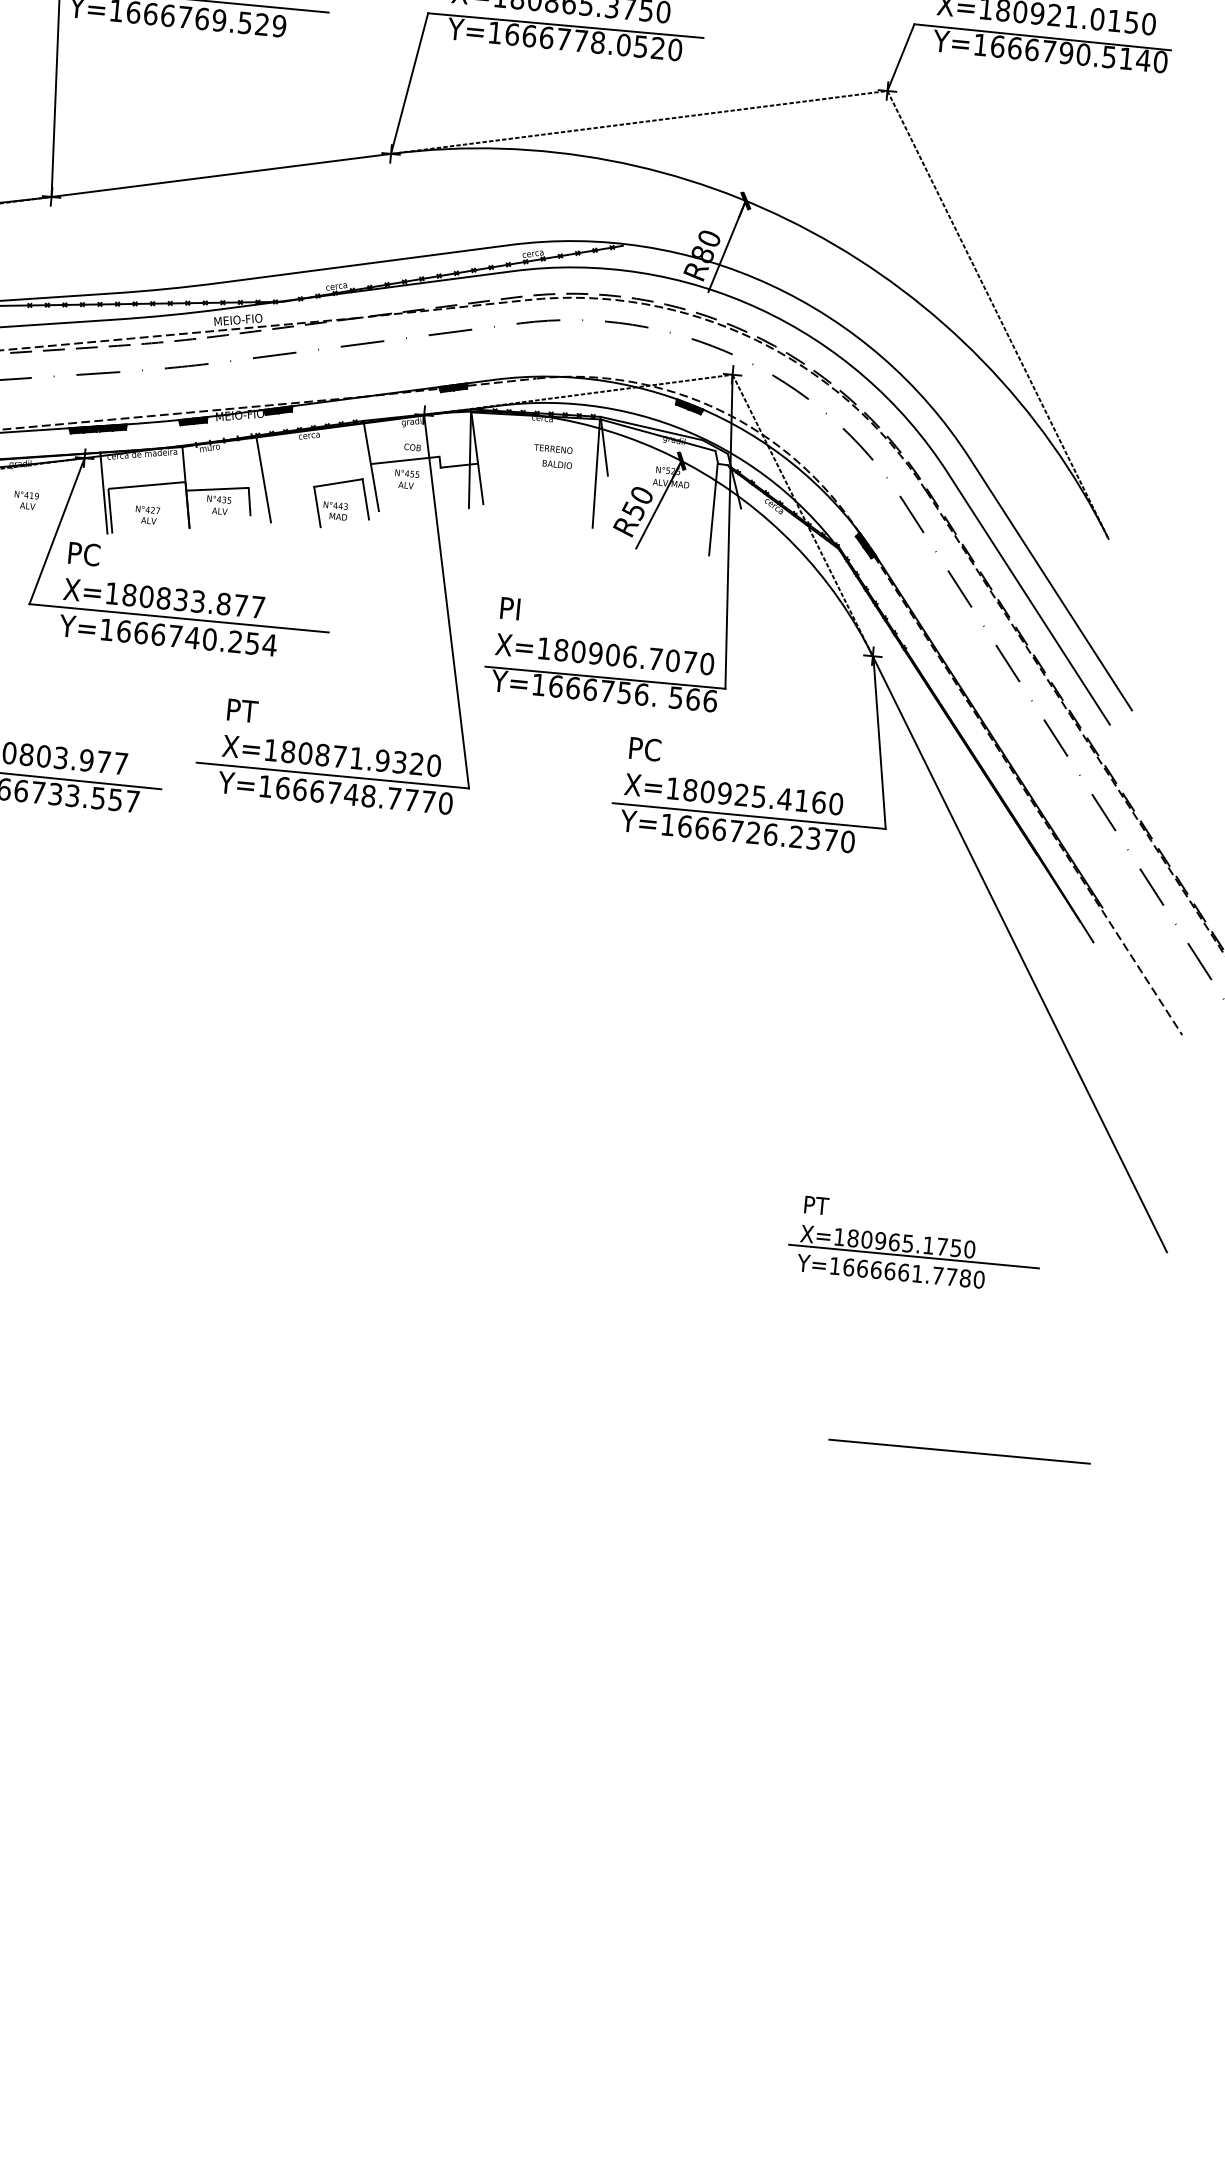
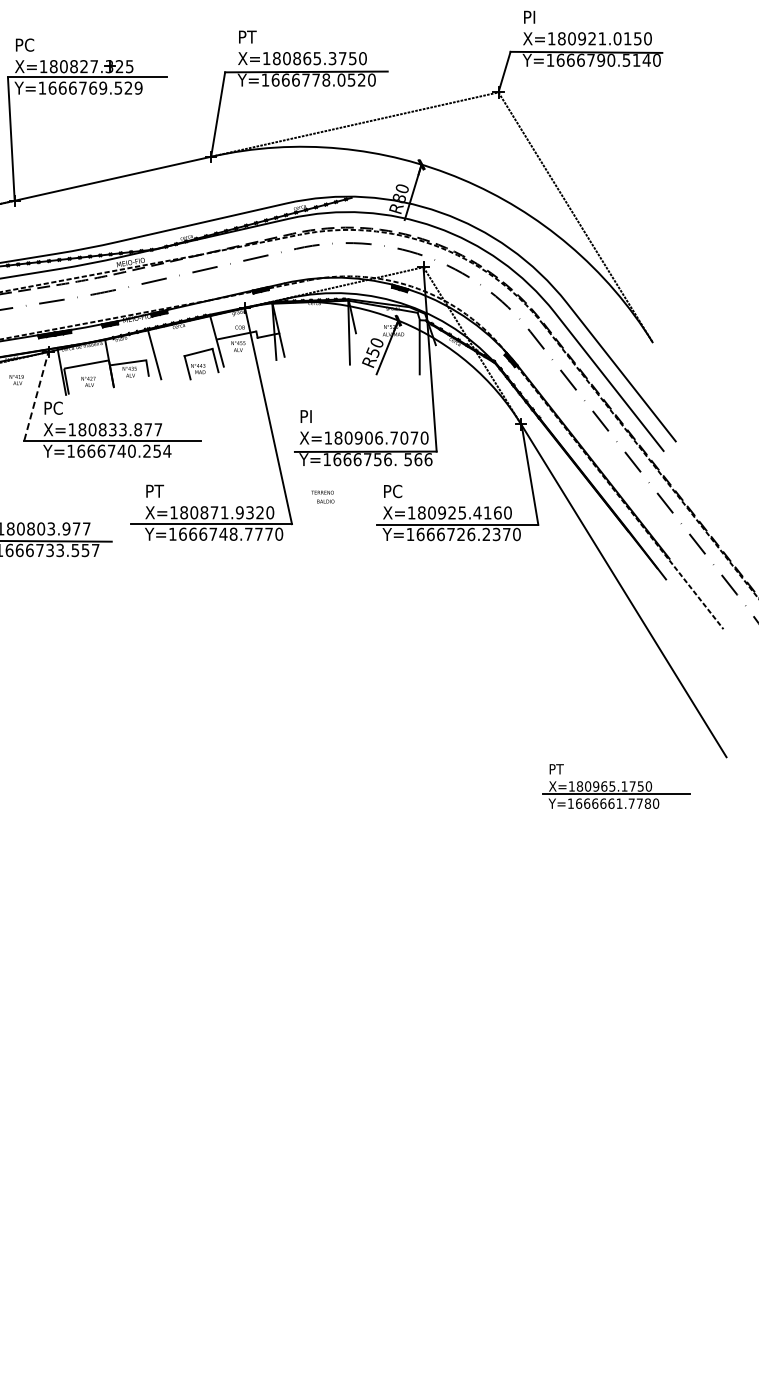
text: (552, 455) -> (322, 496), moved
line: (57, 531) -> (36, 396), solid -> dashed
part: (915, 1244) -> (616, 786), moved
line: (960, 1451) -> (616, 885), removed

